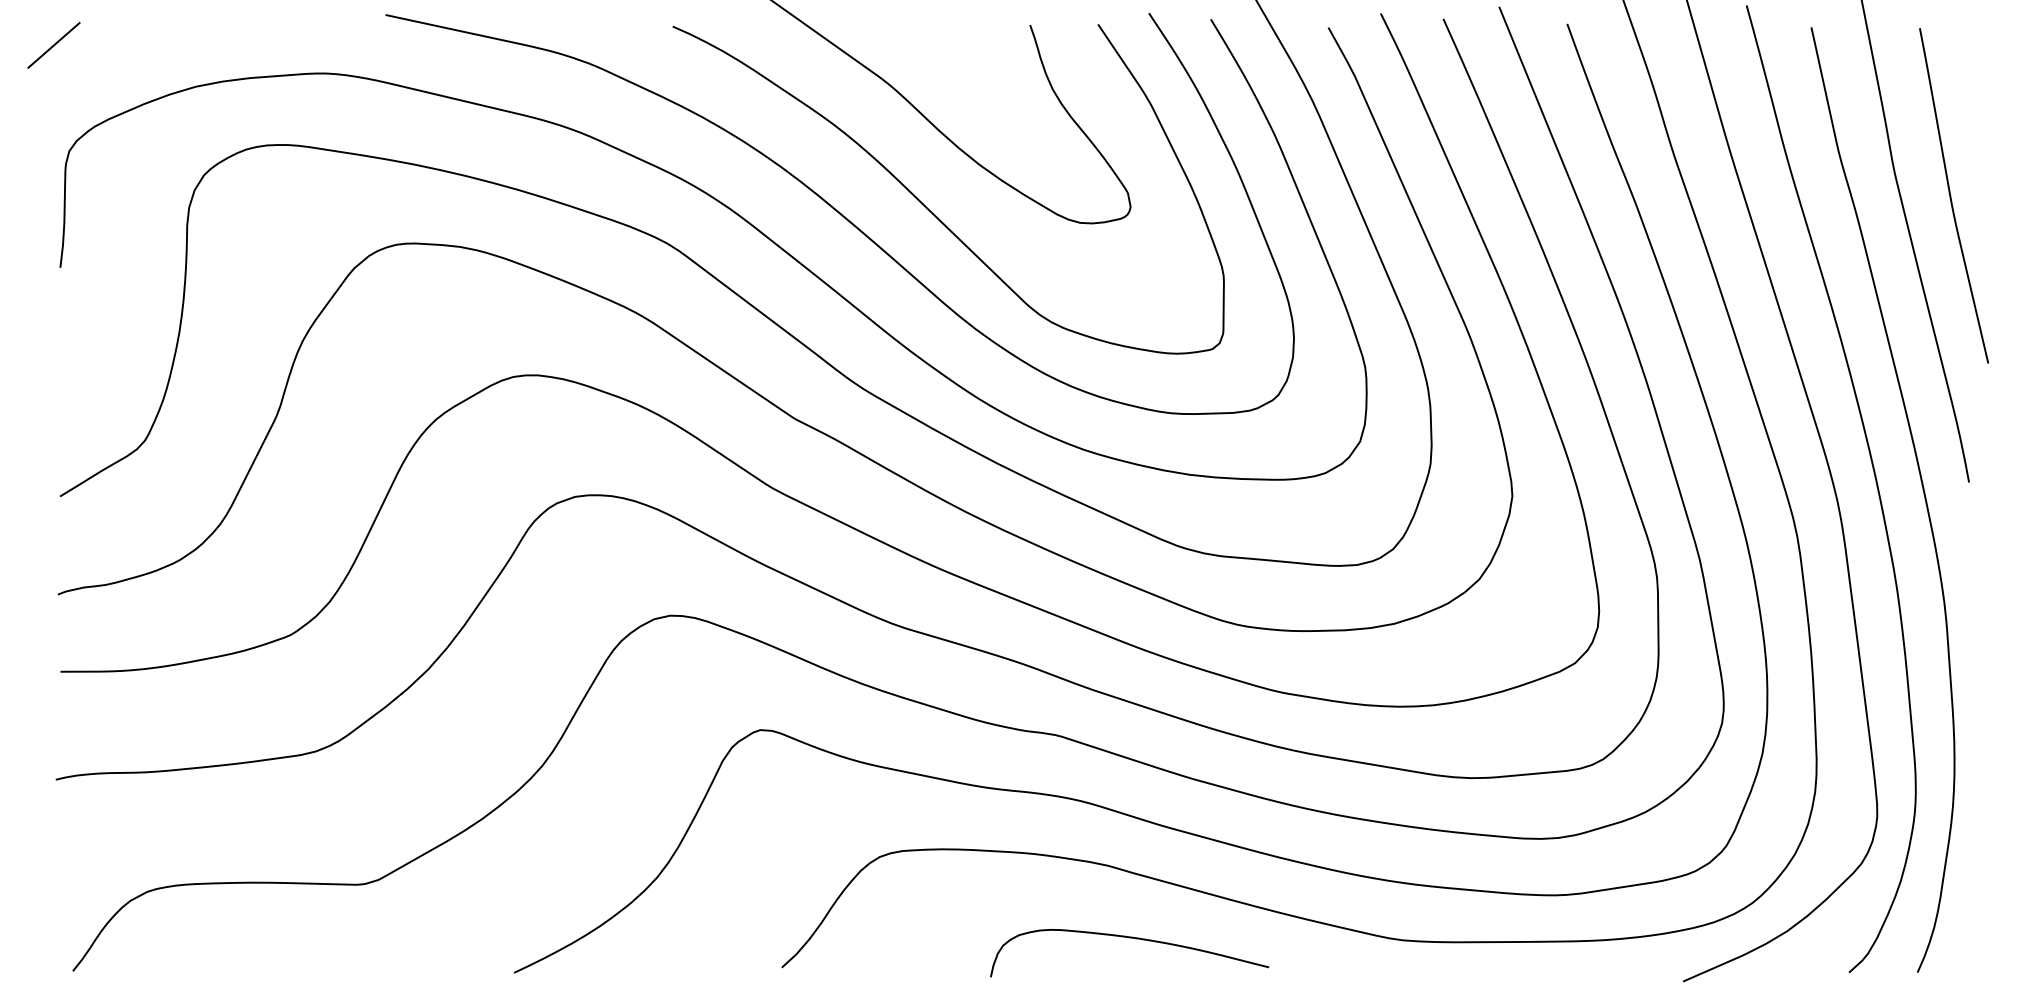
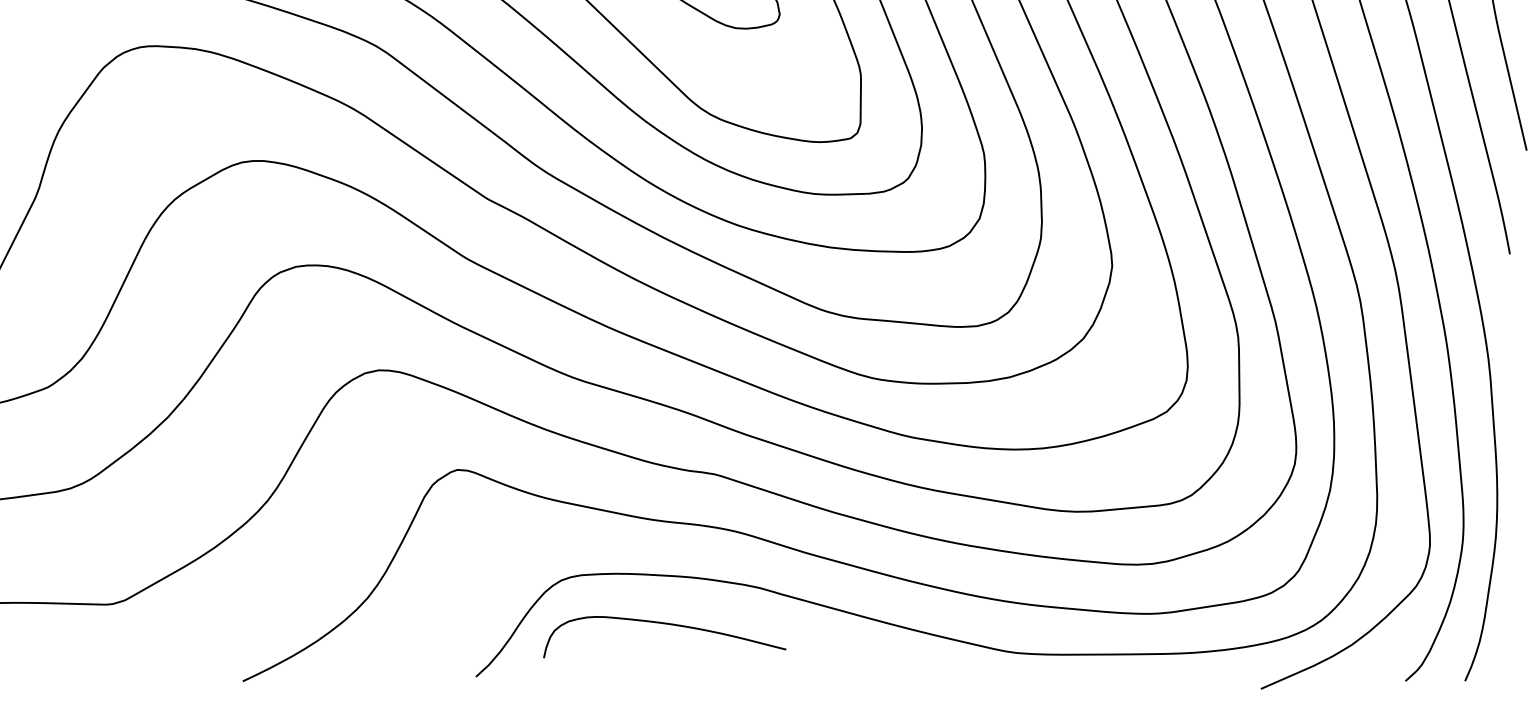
curve: (1129, 938) -> (664, 624), moved

